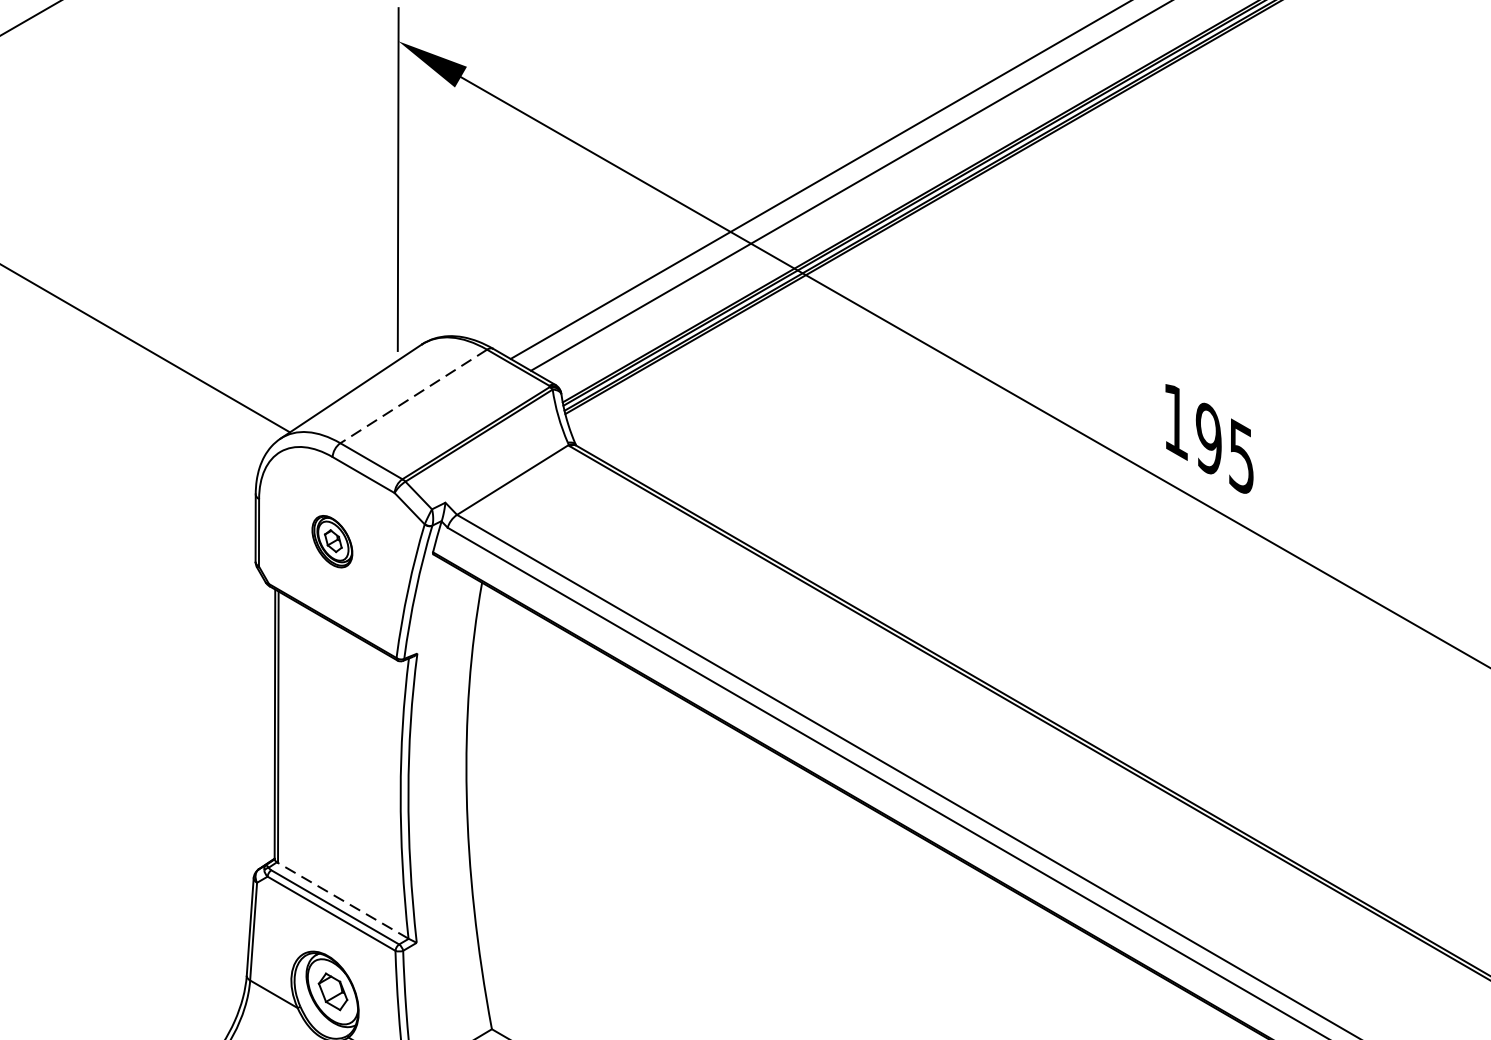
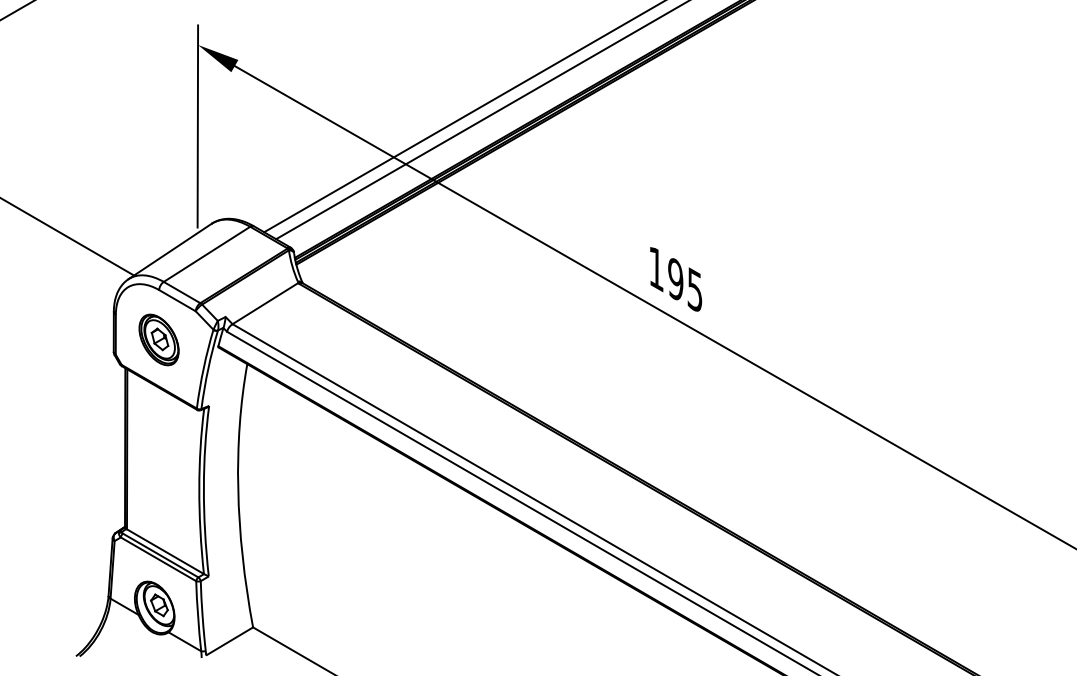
line: (412, 396) -> (206, 254), dashed -> solid
part: (331, 540) -> (158, 339), size x1.67
line: (343, 900) -> (165, 551), dashed -> solid

